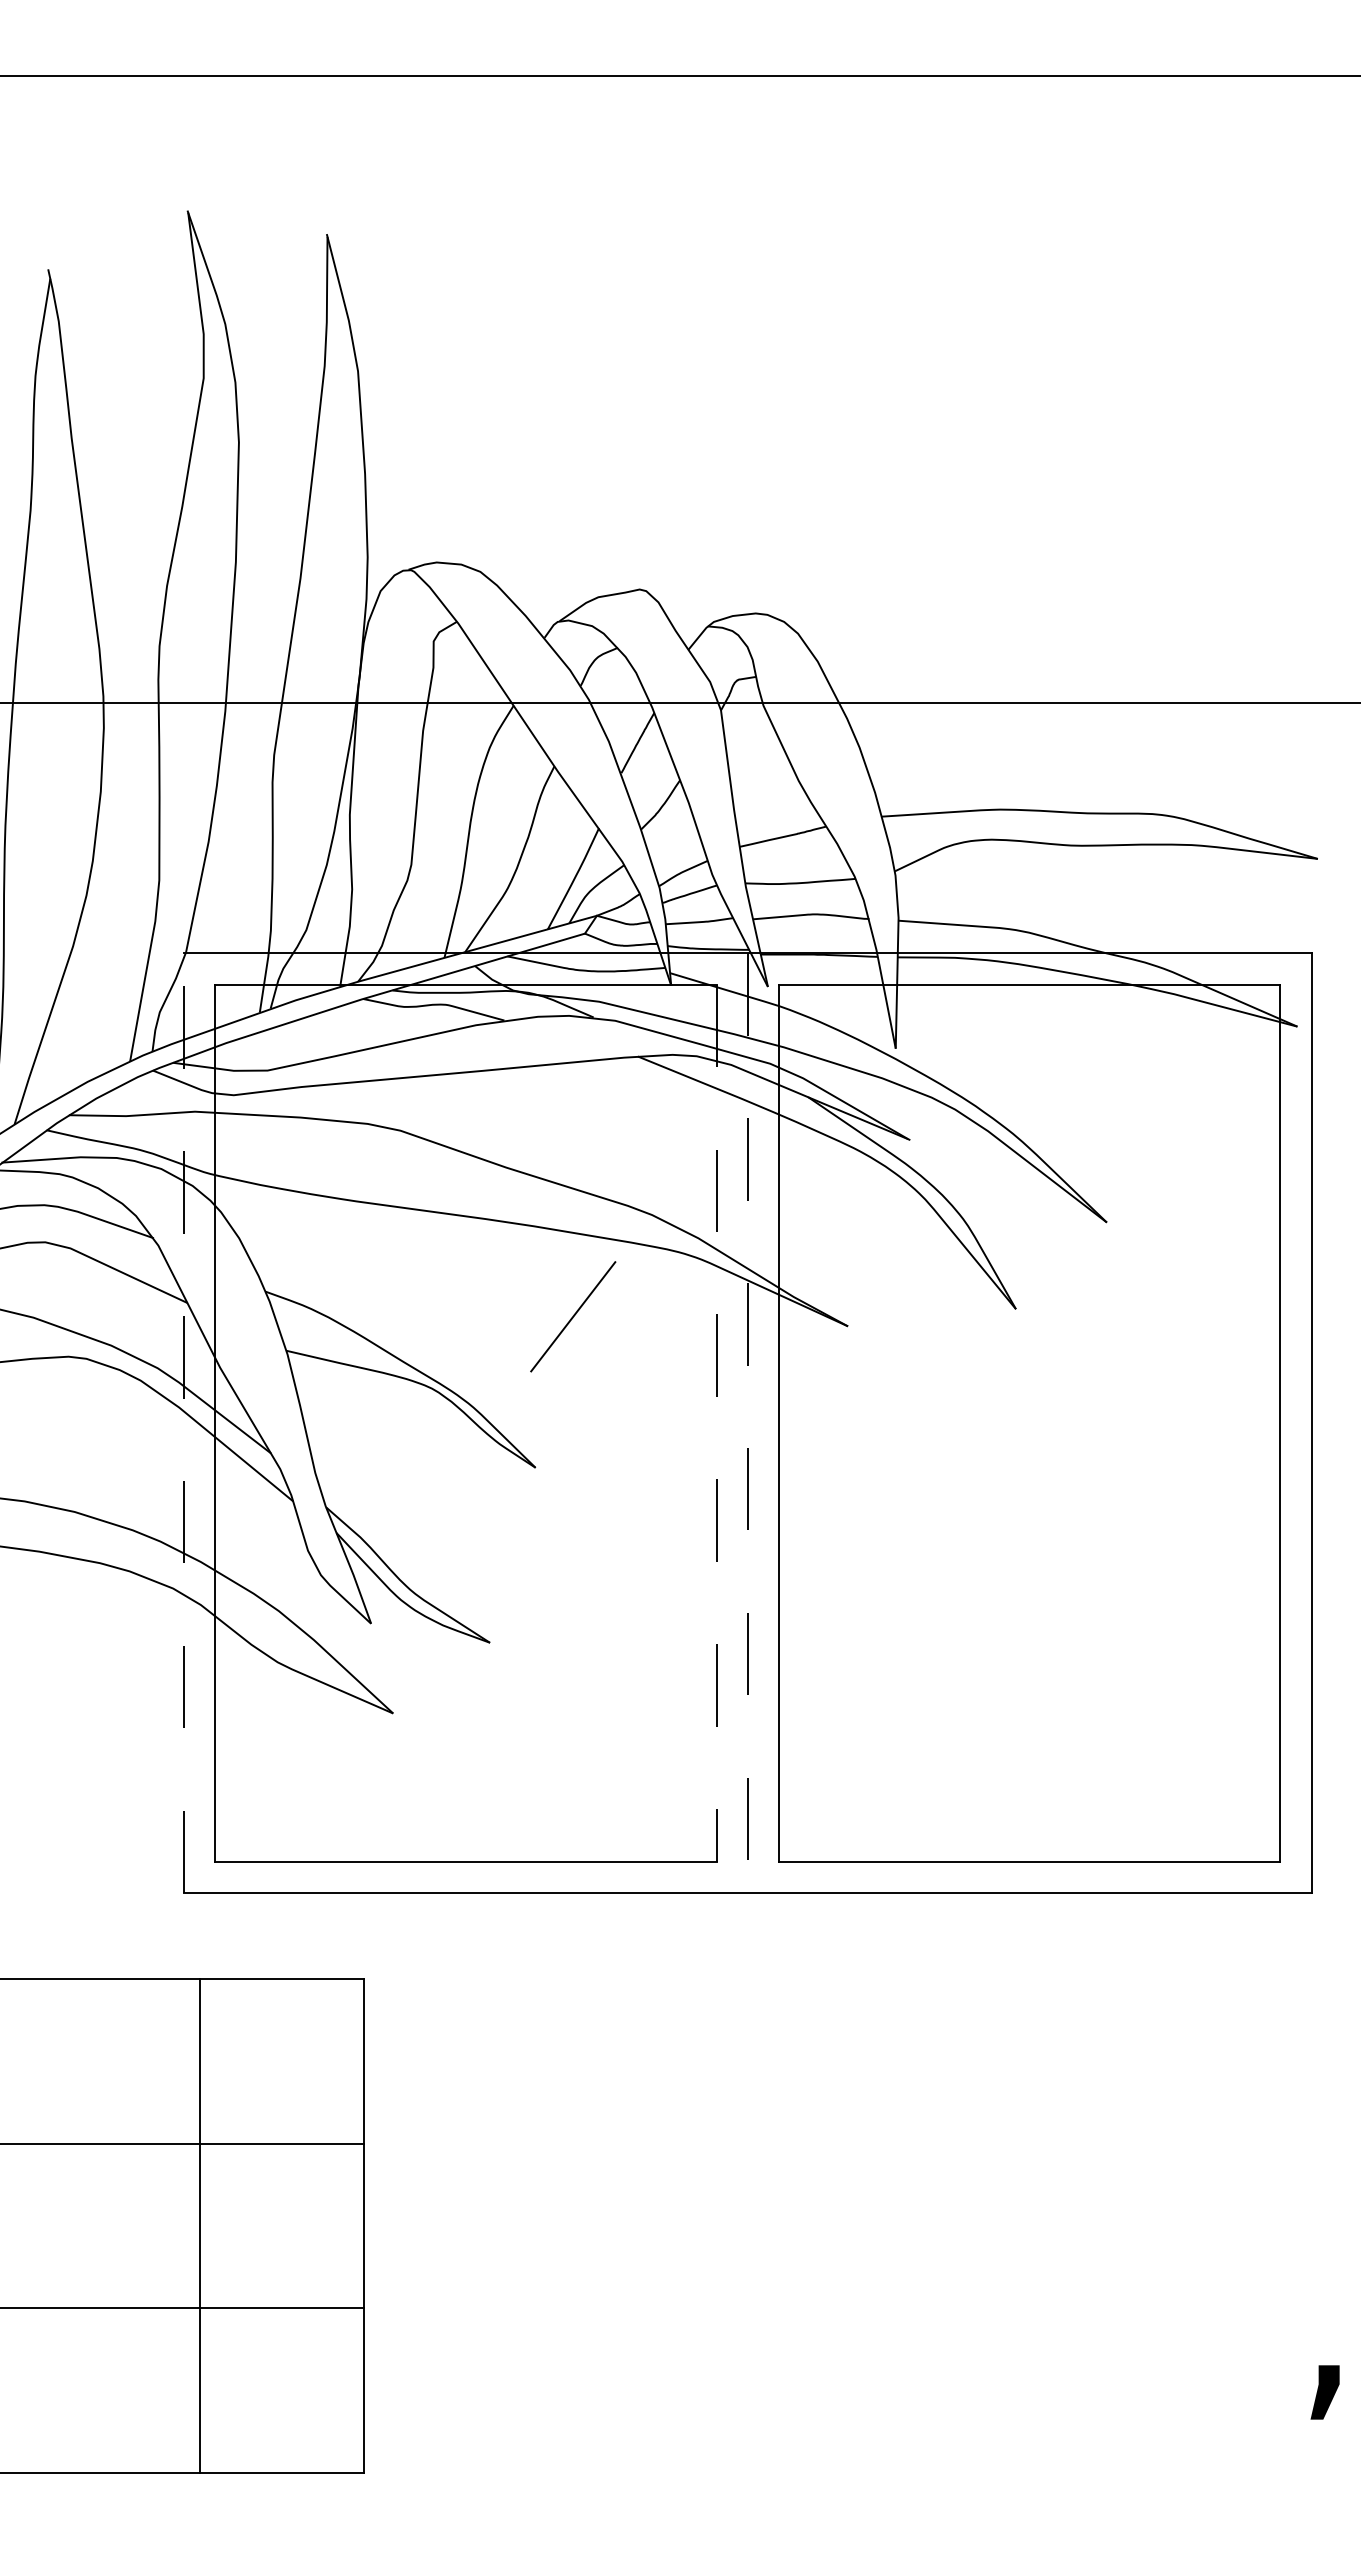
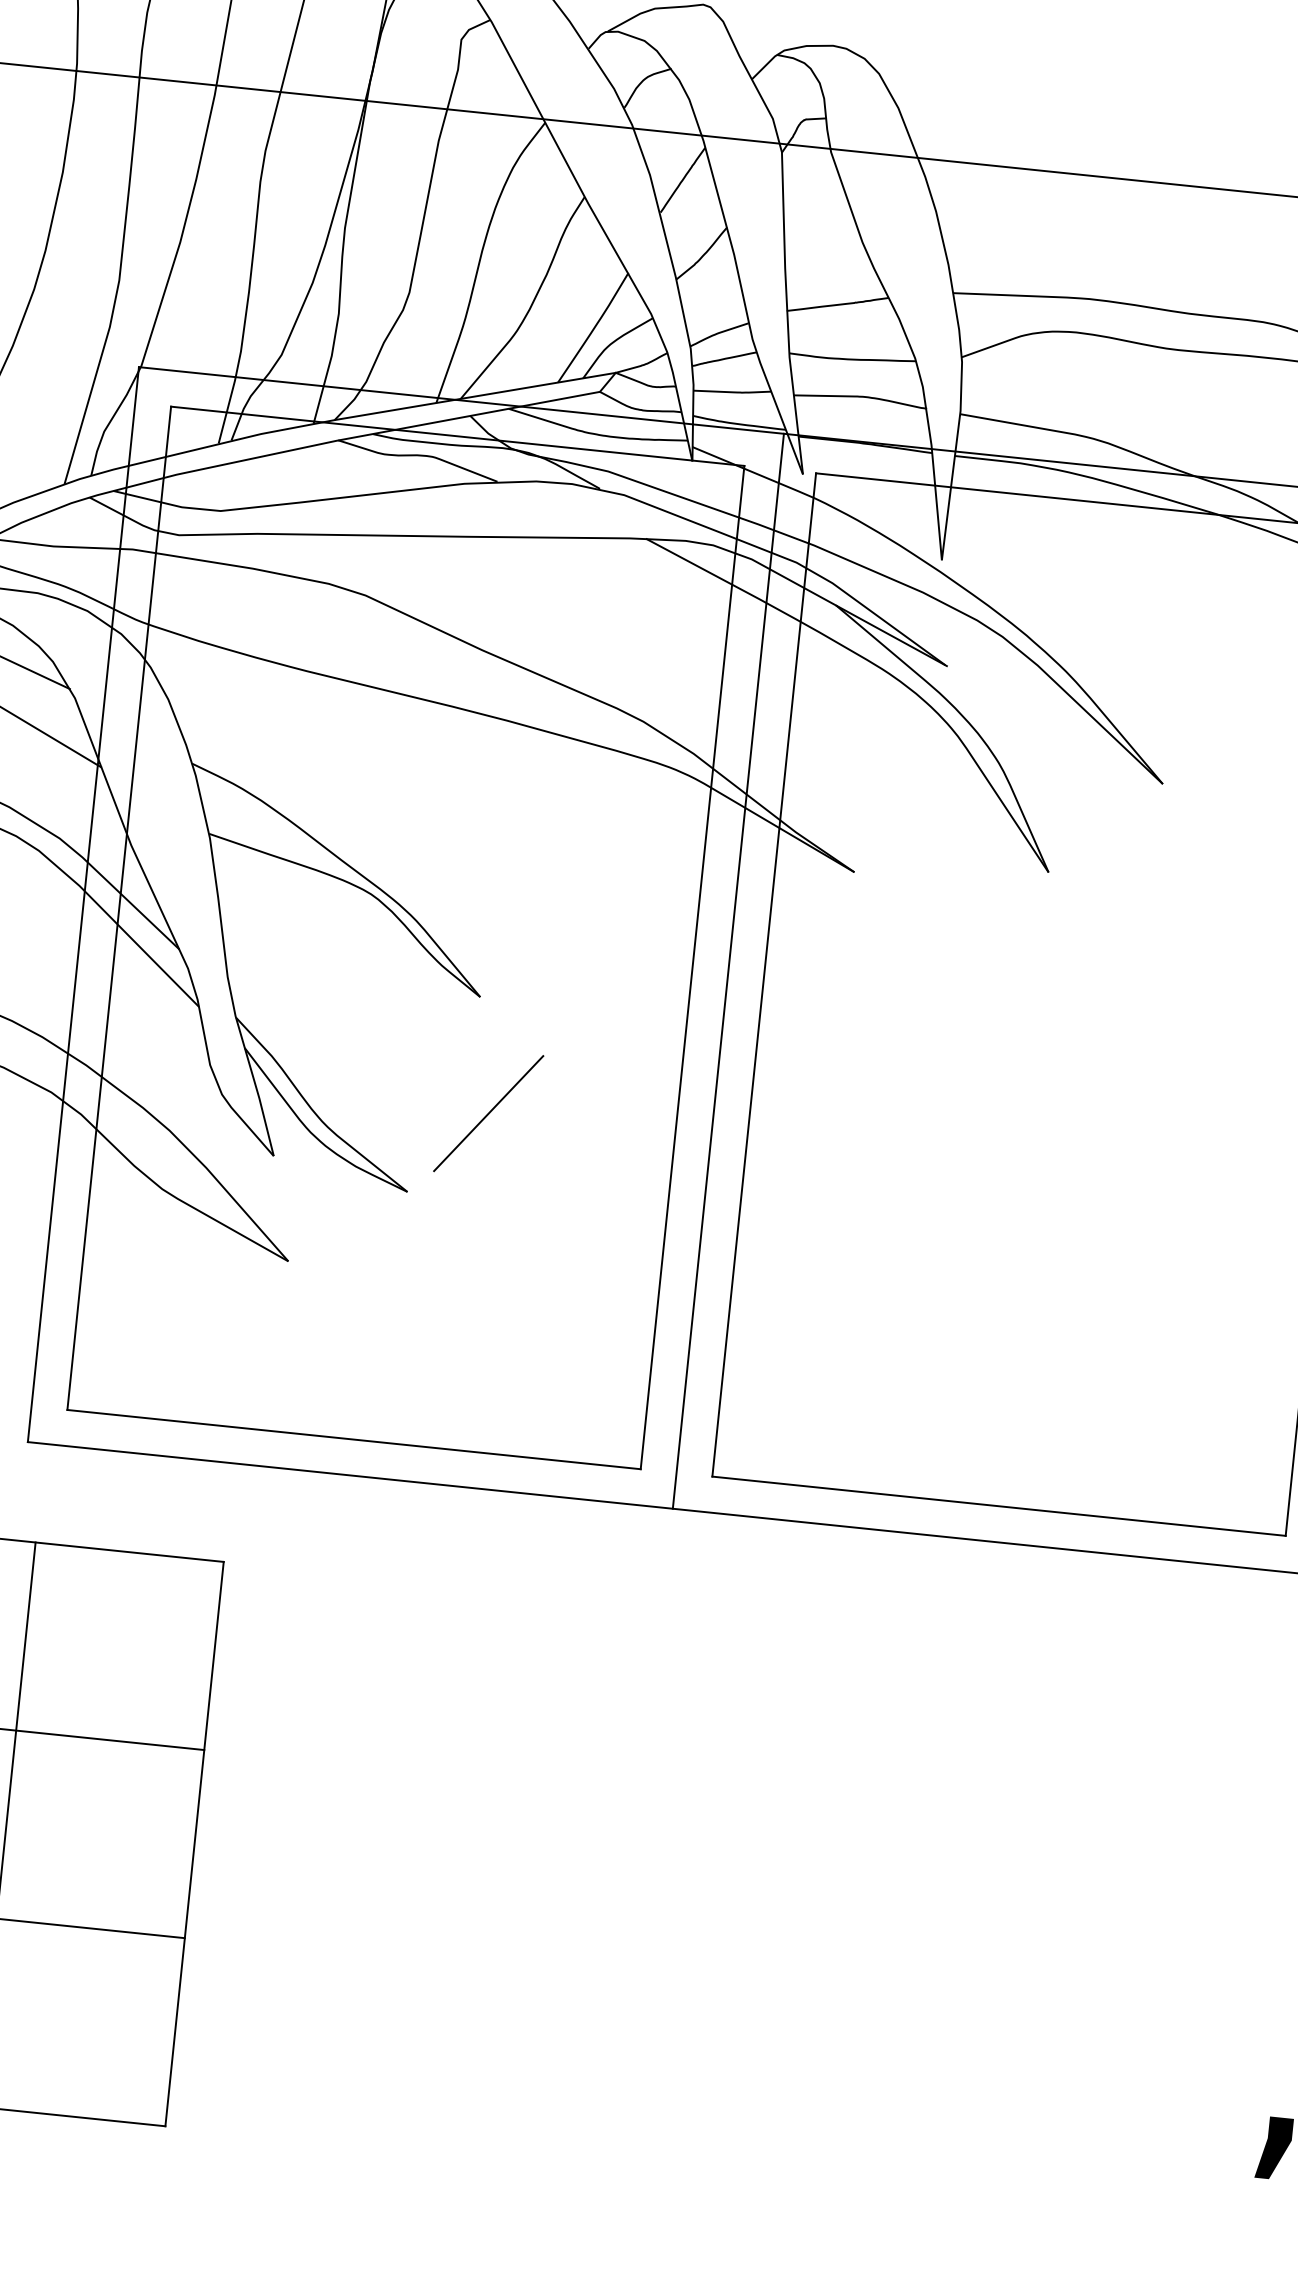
line: (573, 1316) -> (489, 1113), moved
line: (184, 1423) -> (83, 904), dashed -> solid
line: (716, 1423) -> (692, 967), dashed -> solid
line: (747, 1423) -> (727, 971), dashed -> solid

